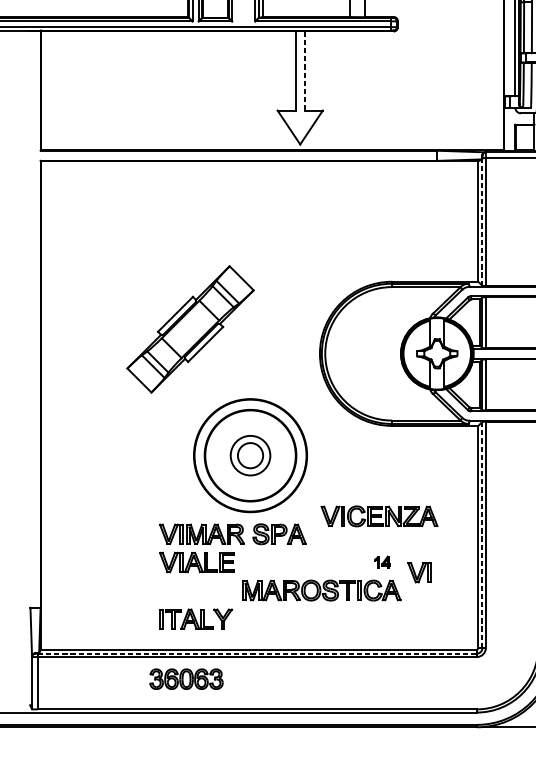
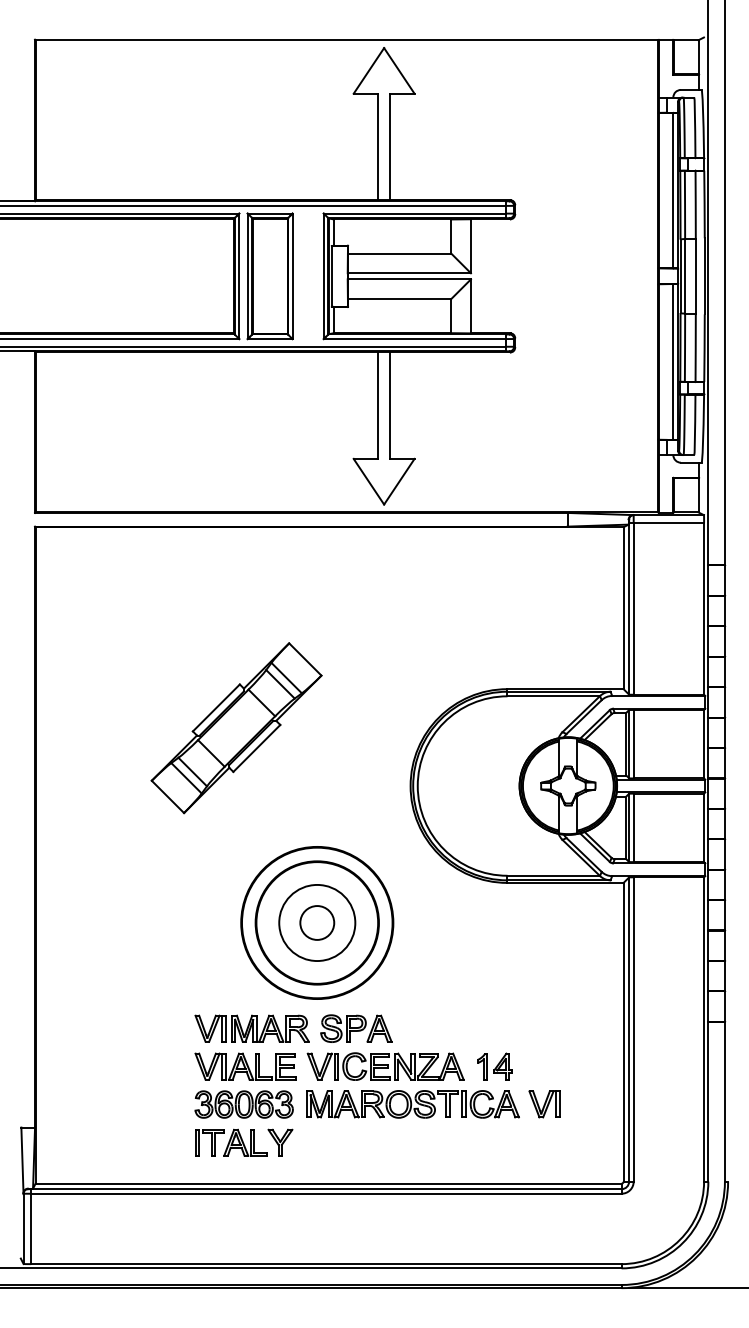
line: (304, 70) -> (390, 405), dashed -> solid
line: (482, 221) -> (629, 608), dashed -> solid
part: (190, 329) -> (236, 728), moved
circle: (250, 455) -> (317, 922), size x1.43
part: (379, 516) -> (385, 1066), moved
line: (482, 534) -> (629, 1029), dashed -> solid
part: (382, 562) -> (494, 1066), size x1.67
part: (419, 572) -> (544, 1104), moved
line: (257, 653) -> (326, 1189), dashed -> solid
part: (185, 679) -> (243, 1104), moved

